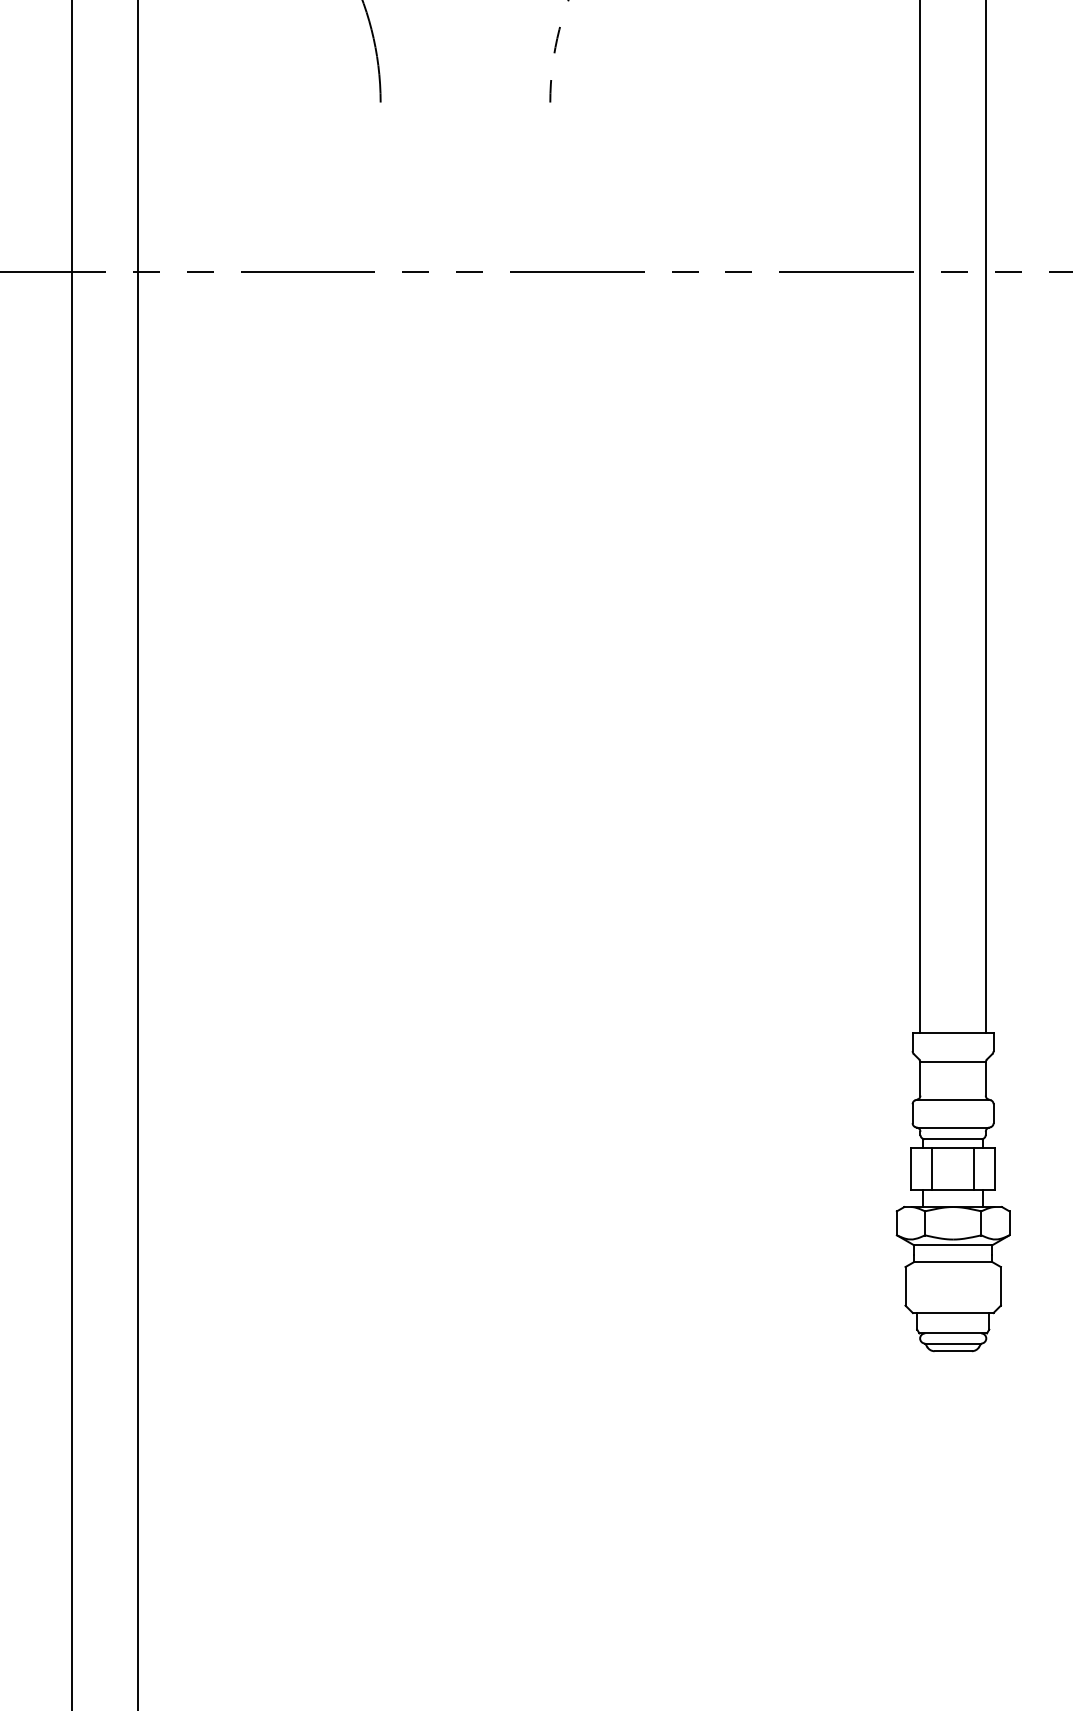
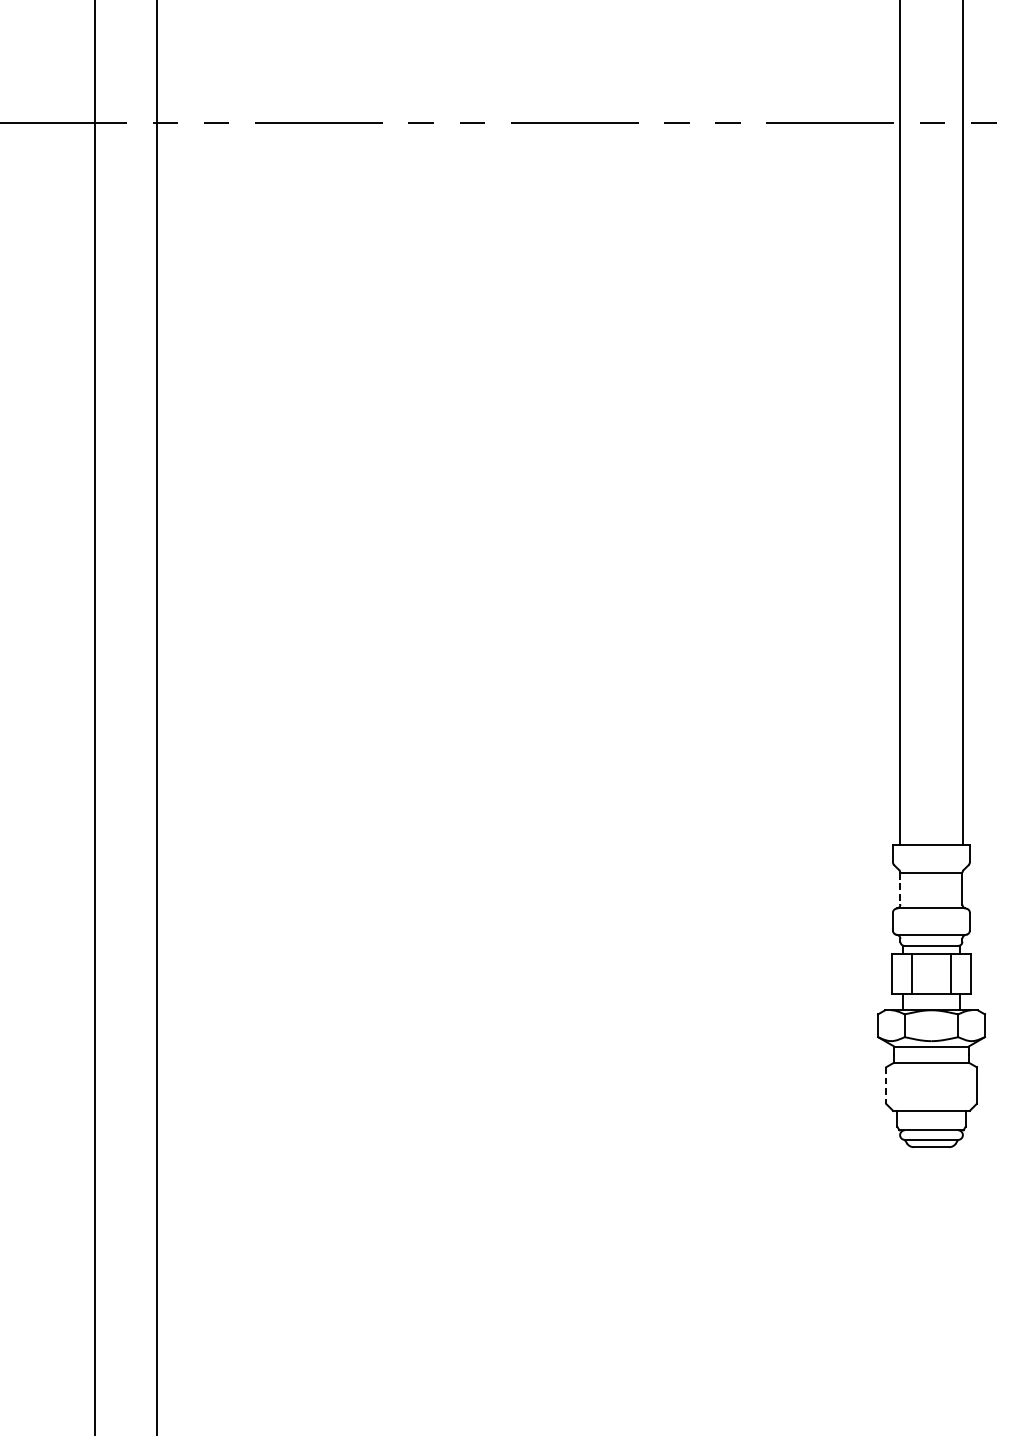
line: (920, 1079) -> (900, 889), solid -> dashed
line: (905, 1286) -> (886, 1085), solid -> dashed

